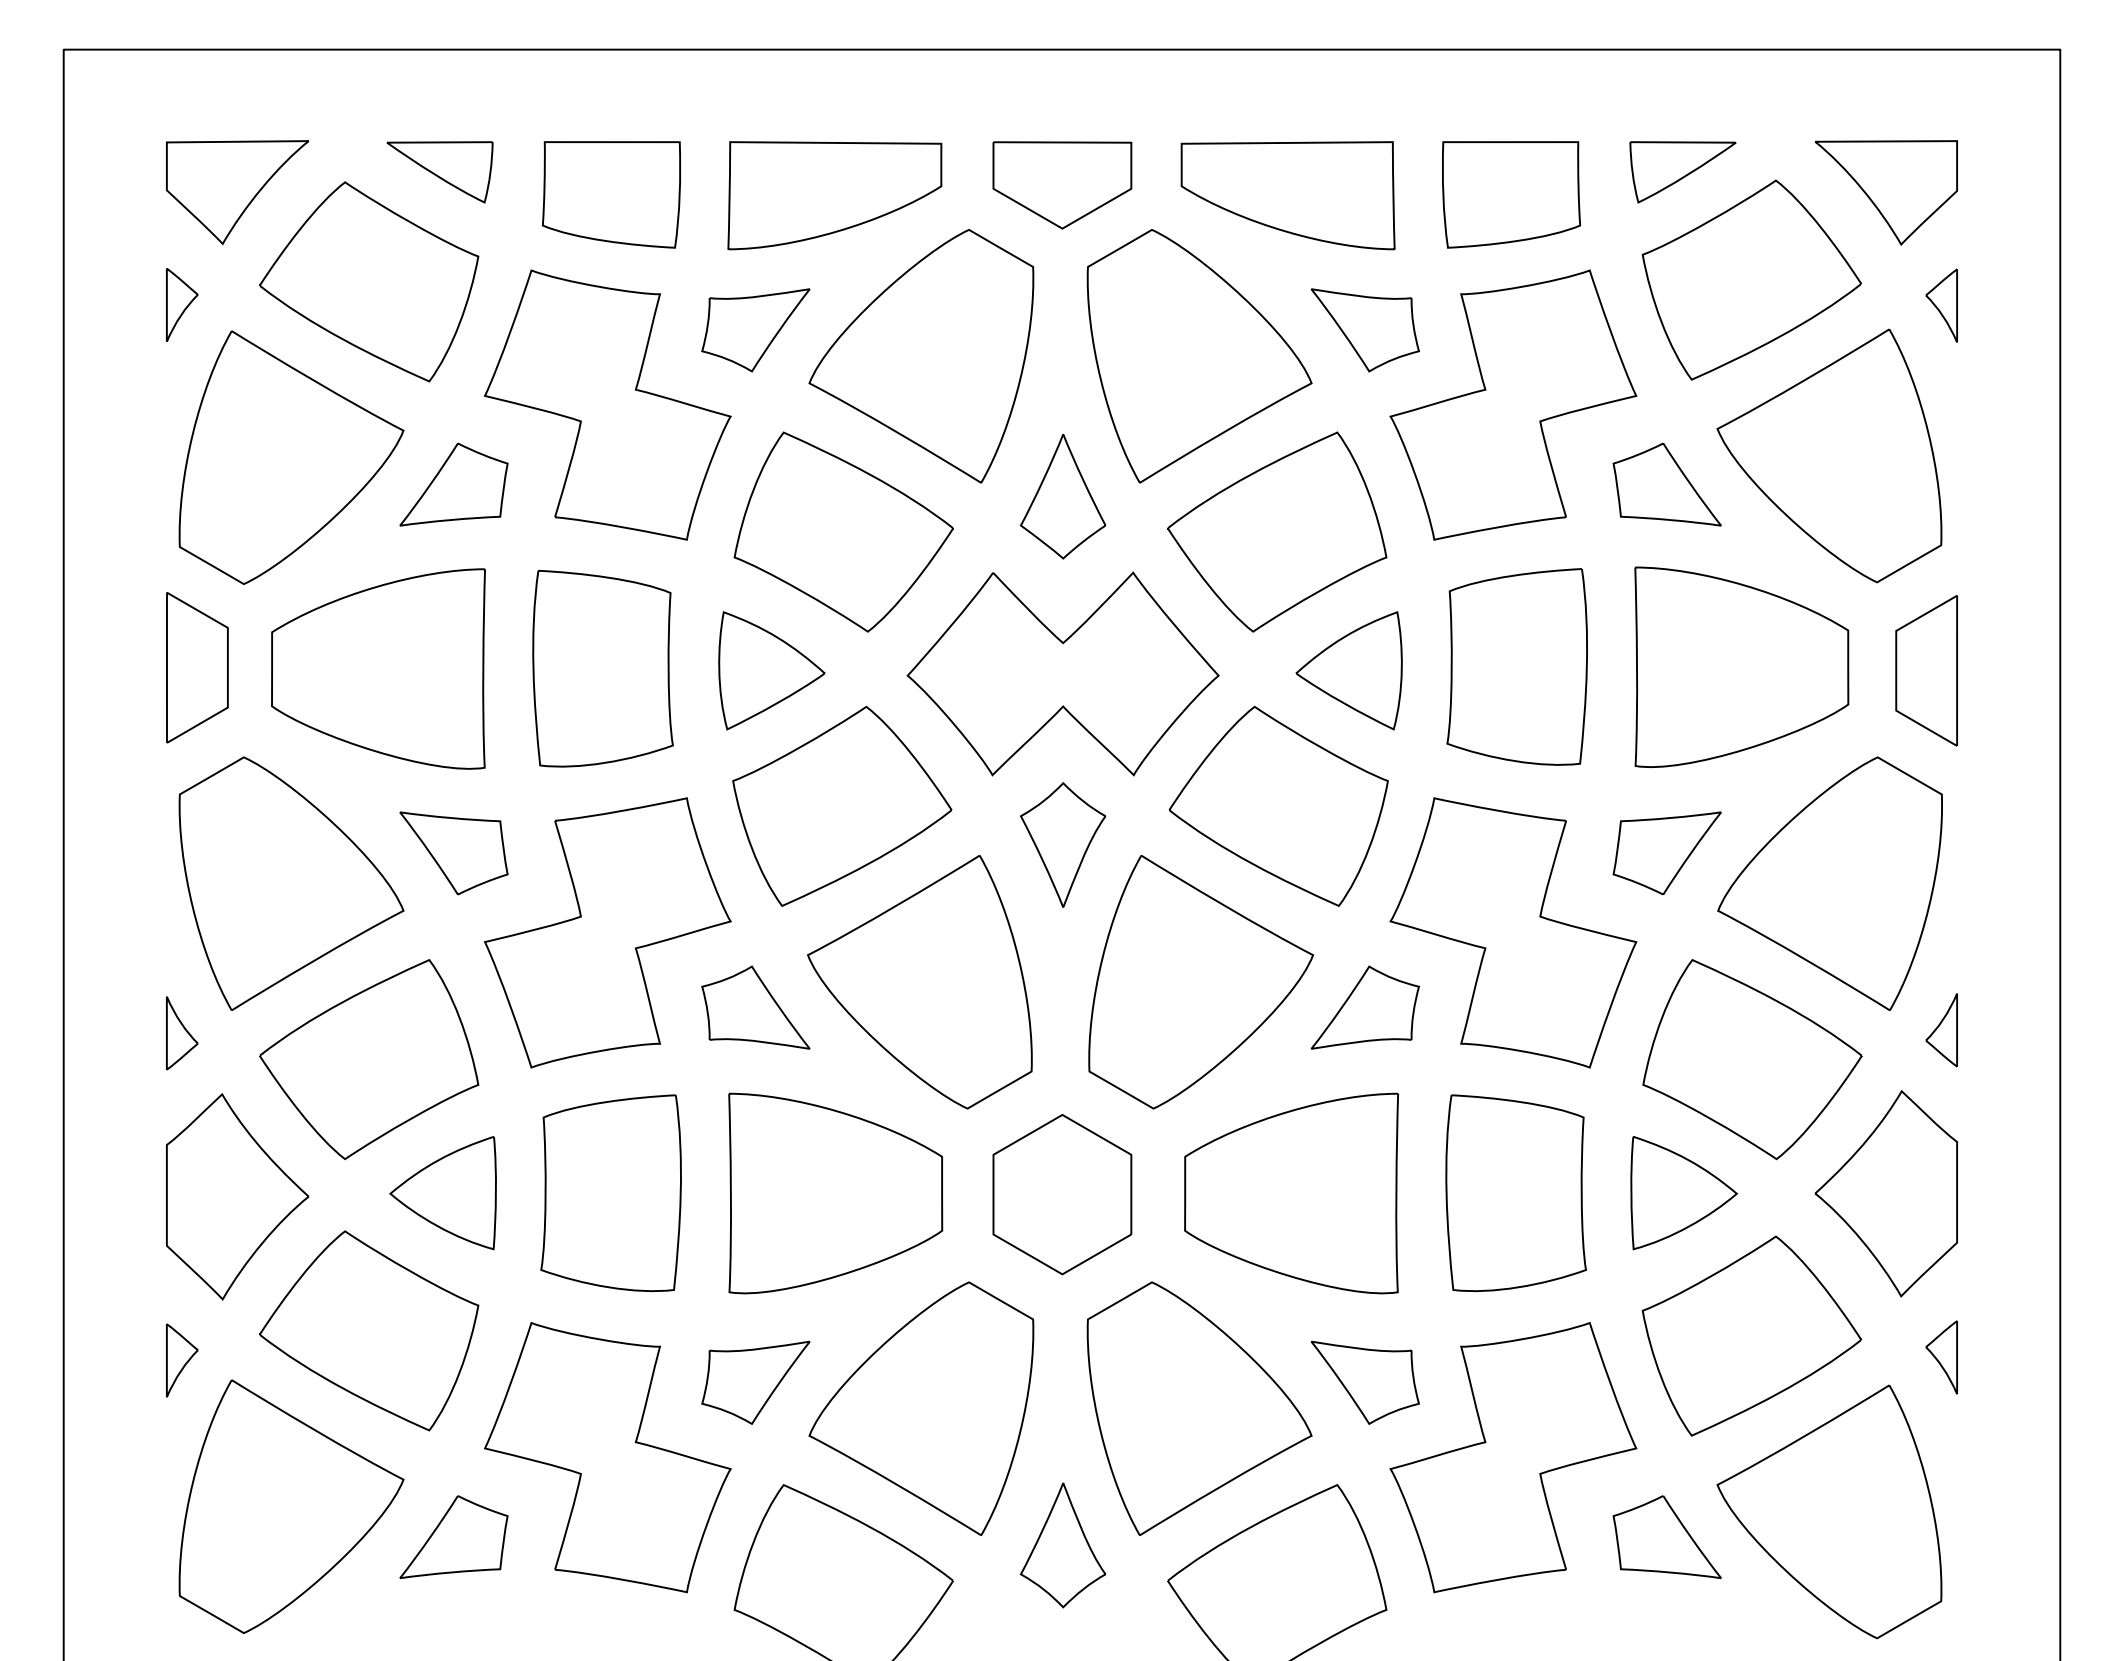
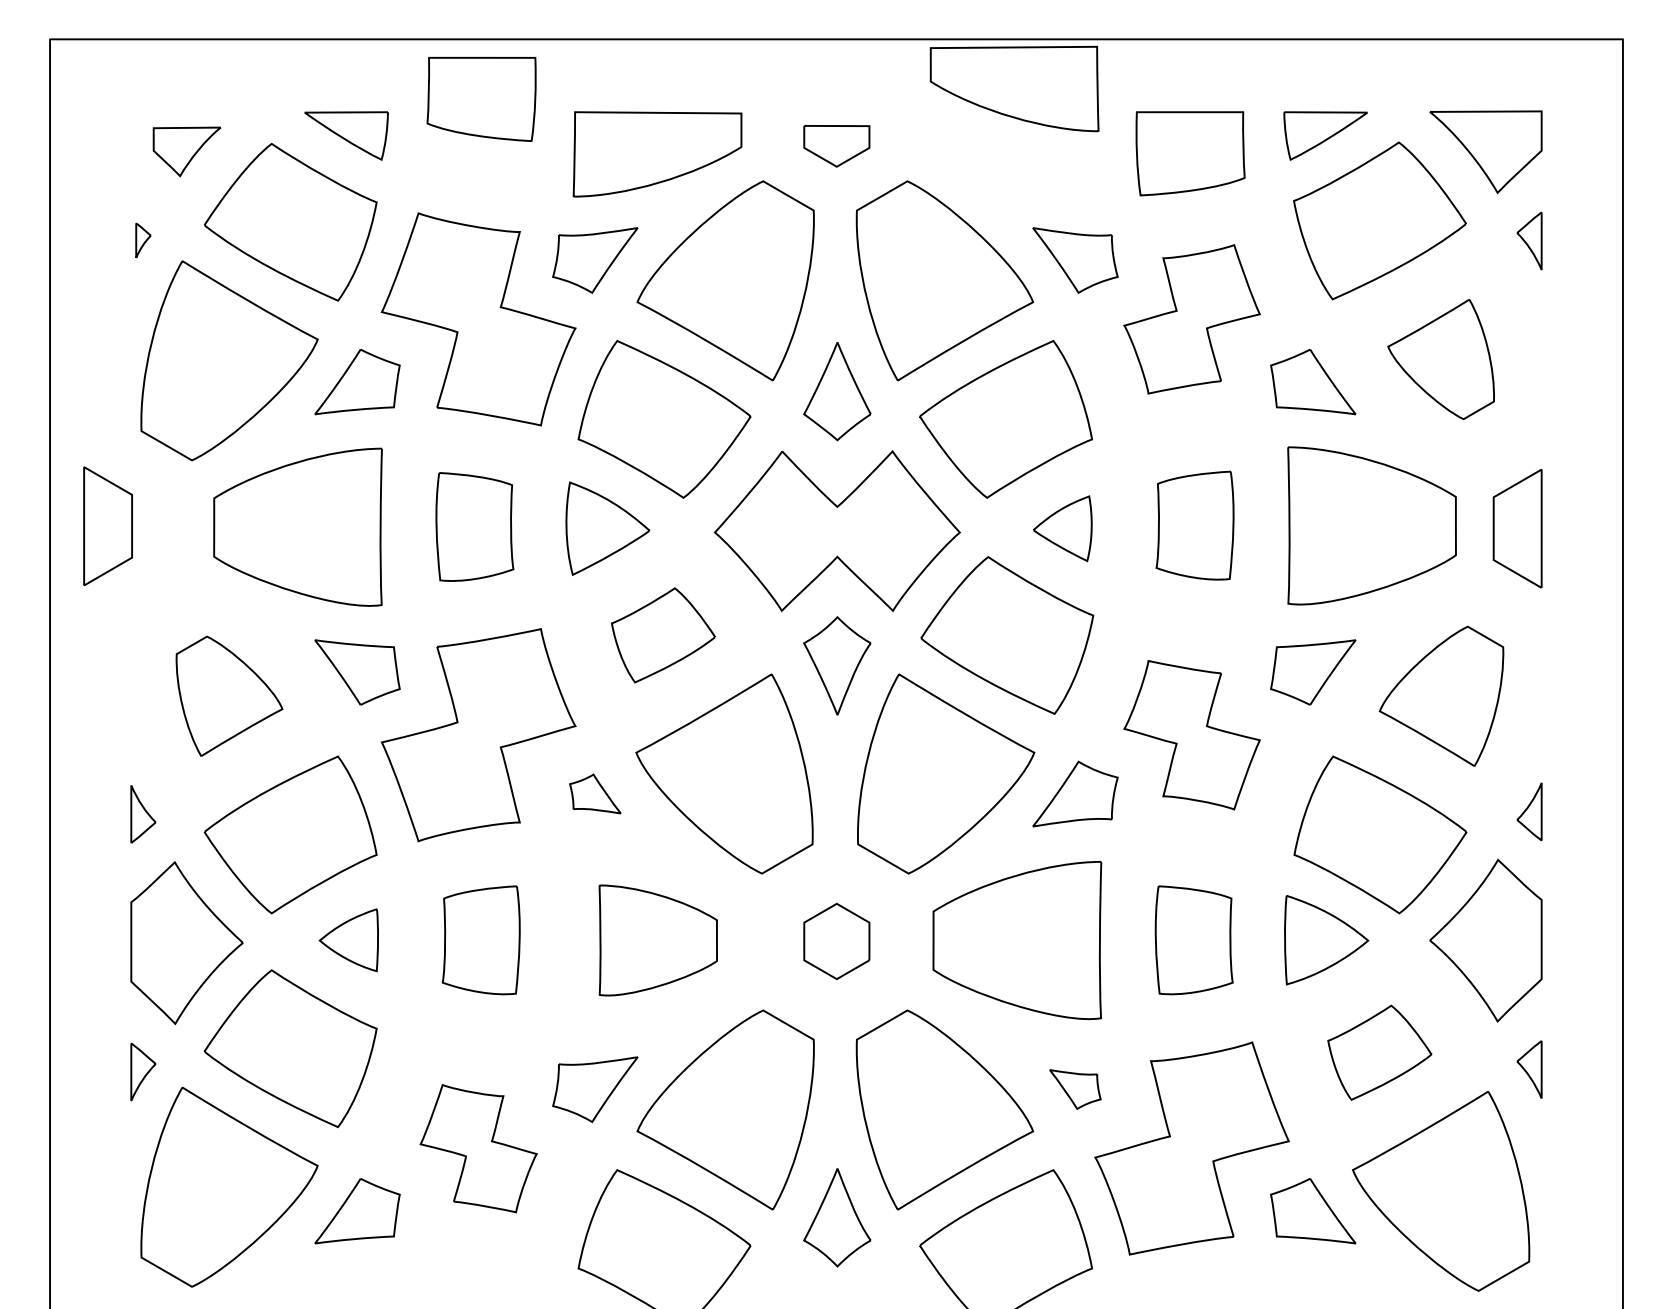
part: (1062, 185) -> (836, 146), size x0.6
part: (237, 192) -> (186, 151), size x0.6
part: (611, 194) -> (481, 99), moved
part: (1287, 195) -> (1014, 88), moved
part: (182, 304) -> (143, 240), size x0.6
part: (1513, 404) -> (1192, 318), size x0.7
part: (1829, 455) -> (1441, 359), size x0.6
part: (1516, 666) -> (1194, 525), size x0.7
part: (197, 667) -> (108, 526), moved
part: (602, 668) -> (474, 526), size x0.7
part: (1348, 670) -> (1062, 528), size x0.7
part: (842, 805) -> (663, 634), size x0.6
part: (291, 883) -> (229, 696), size x0.6
part: (1829, 883) -> (1441, 696), size x0.7
part: (1513, 932) -> (1192, 734), size x0.7
part: (755, 1007) -> (595, 793), size x0.6
part: (442, 1193) -> (348, 940), size x0.7
part: (610, 1193) -> (480, 940), size x0.7
part: (835, 1193) -> (658, 940), size x0.7
part: (1515, 1193) -> (1193, 940), size x0.7
part: (1062, 1194) -> (836, 941), size x0.6
part: (1751, 1335) -> (1379, 1052), size x0.6
part: (1364, 1382) -> (1074, 1089), size x0.6
part: (607, 1457) -> (478, 1148), size x0.6

